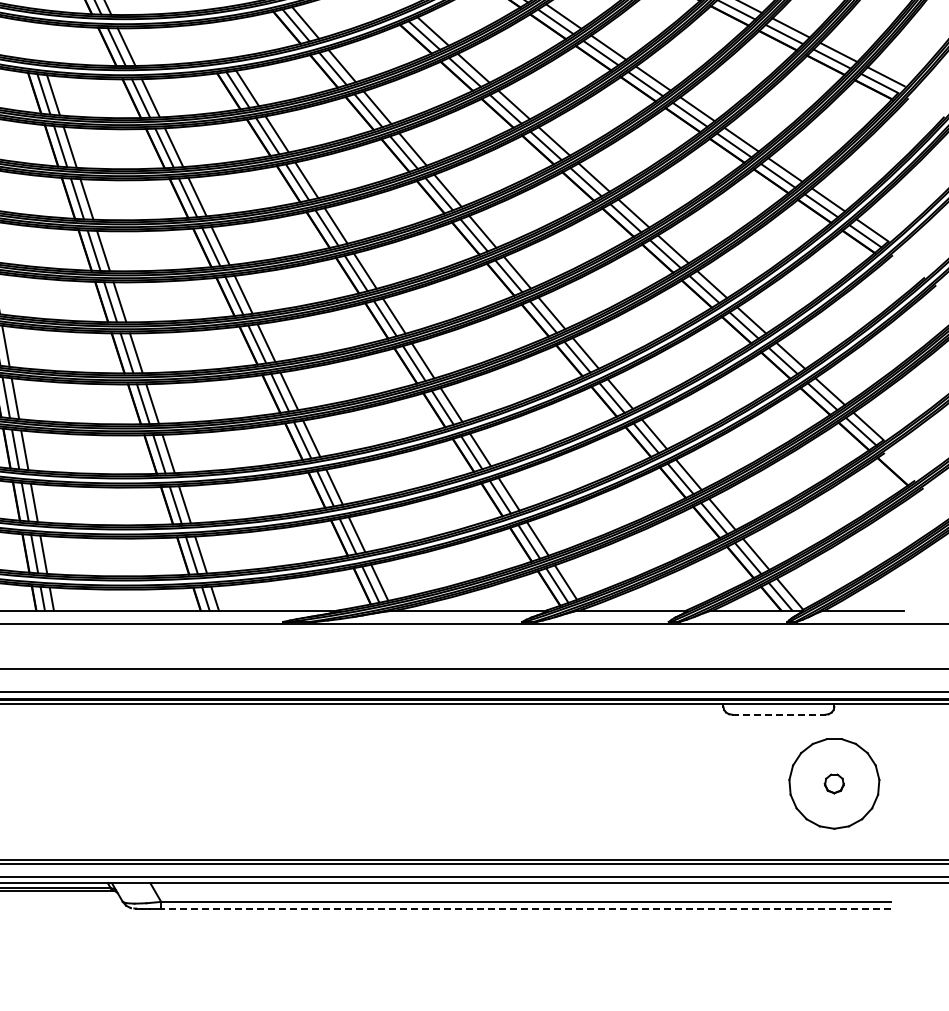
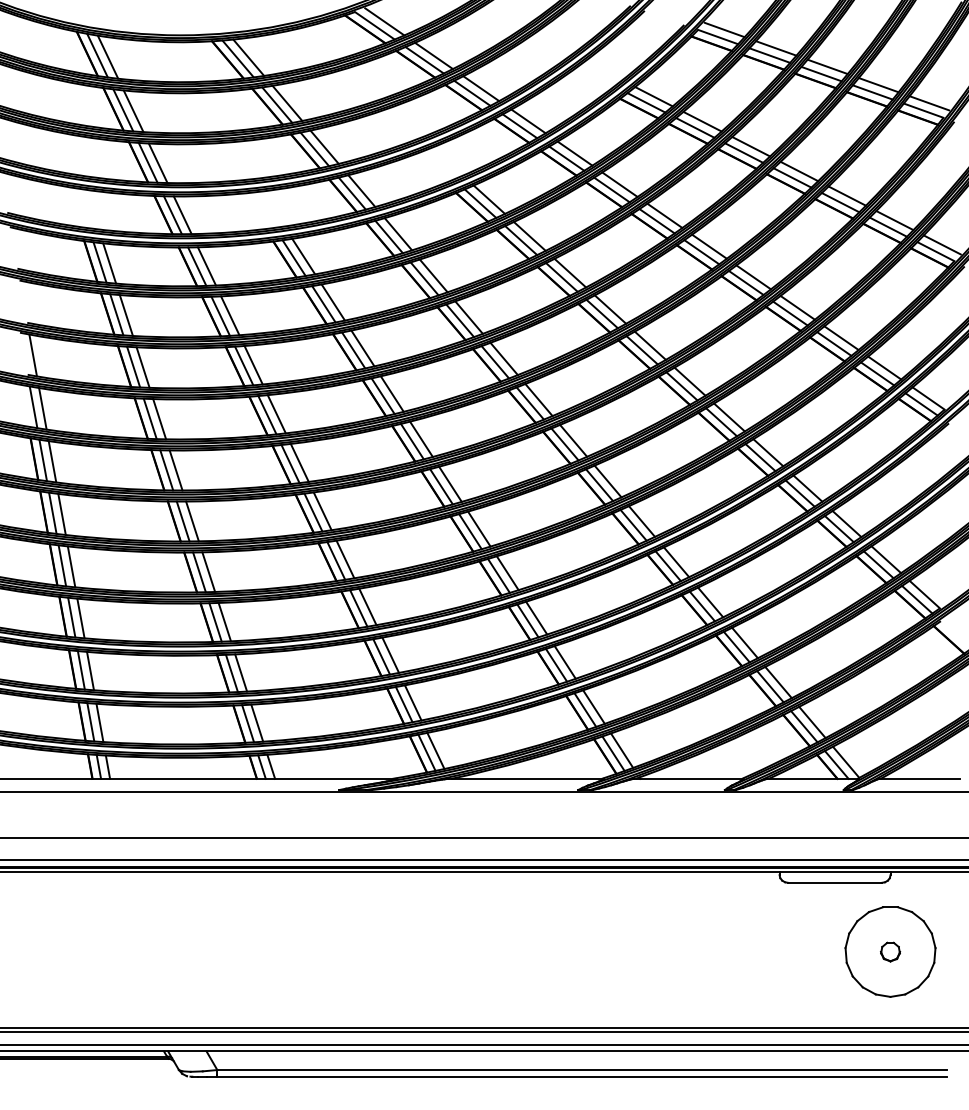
line: (779, 714) -> (835, 882), dashed -> solid
line: (526, 908) -> (582, 1076), dashed -> solid

